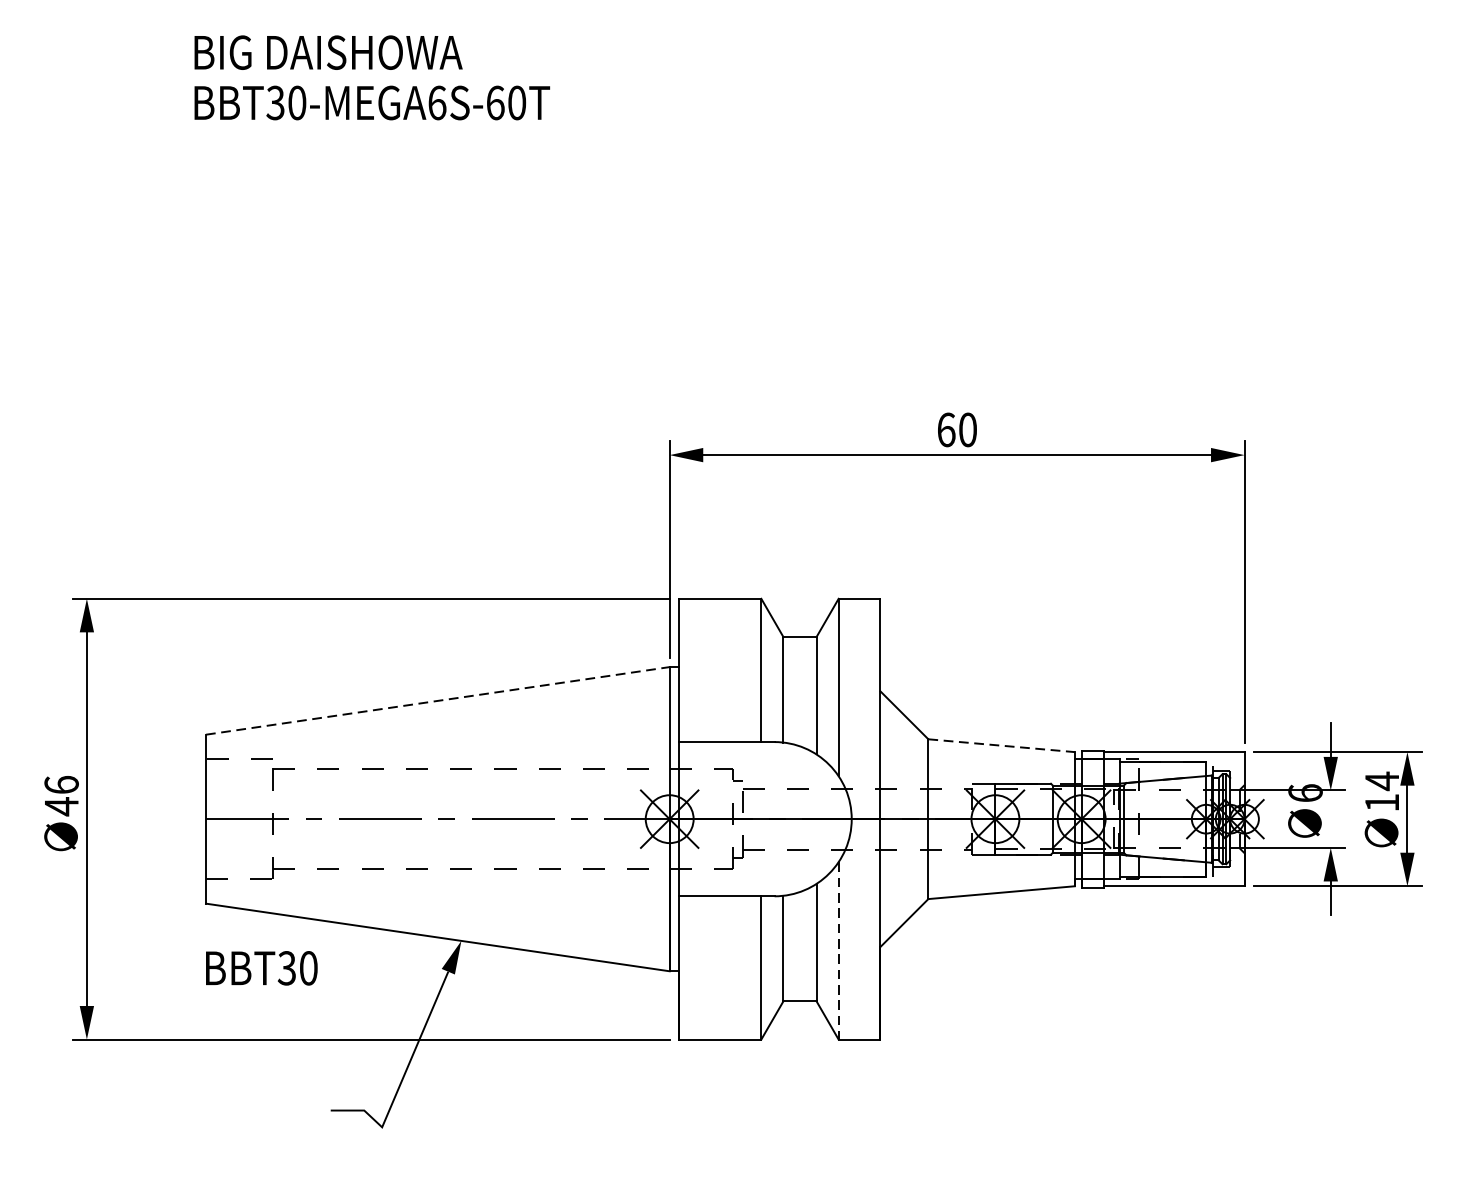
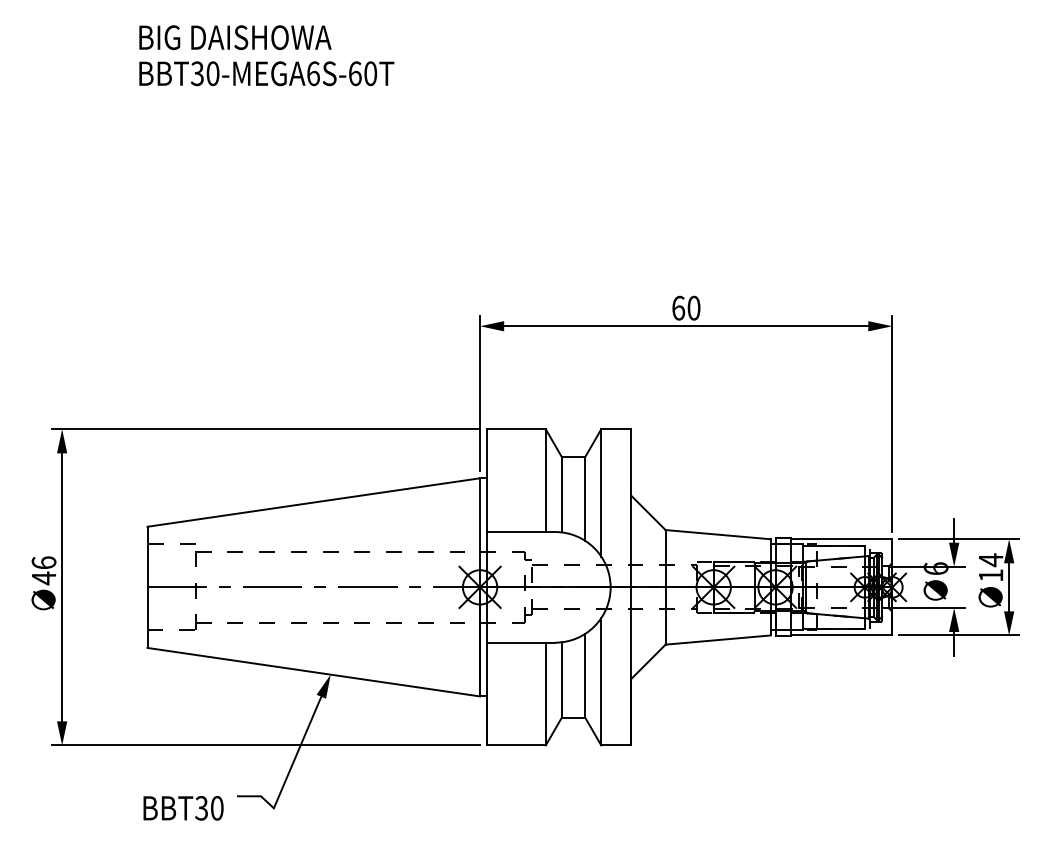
line: (438, 700) -> (314, 502), dashed -> solid
line: (1002, 745) -> (718, 534), dashed -> solid
line: (838, 950) -> (601, 681), dashed -> solid
text: (261, 968) -> (183, 808), moved

